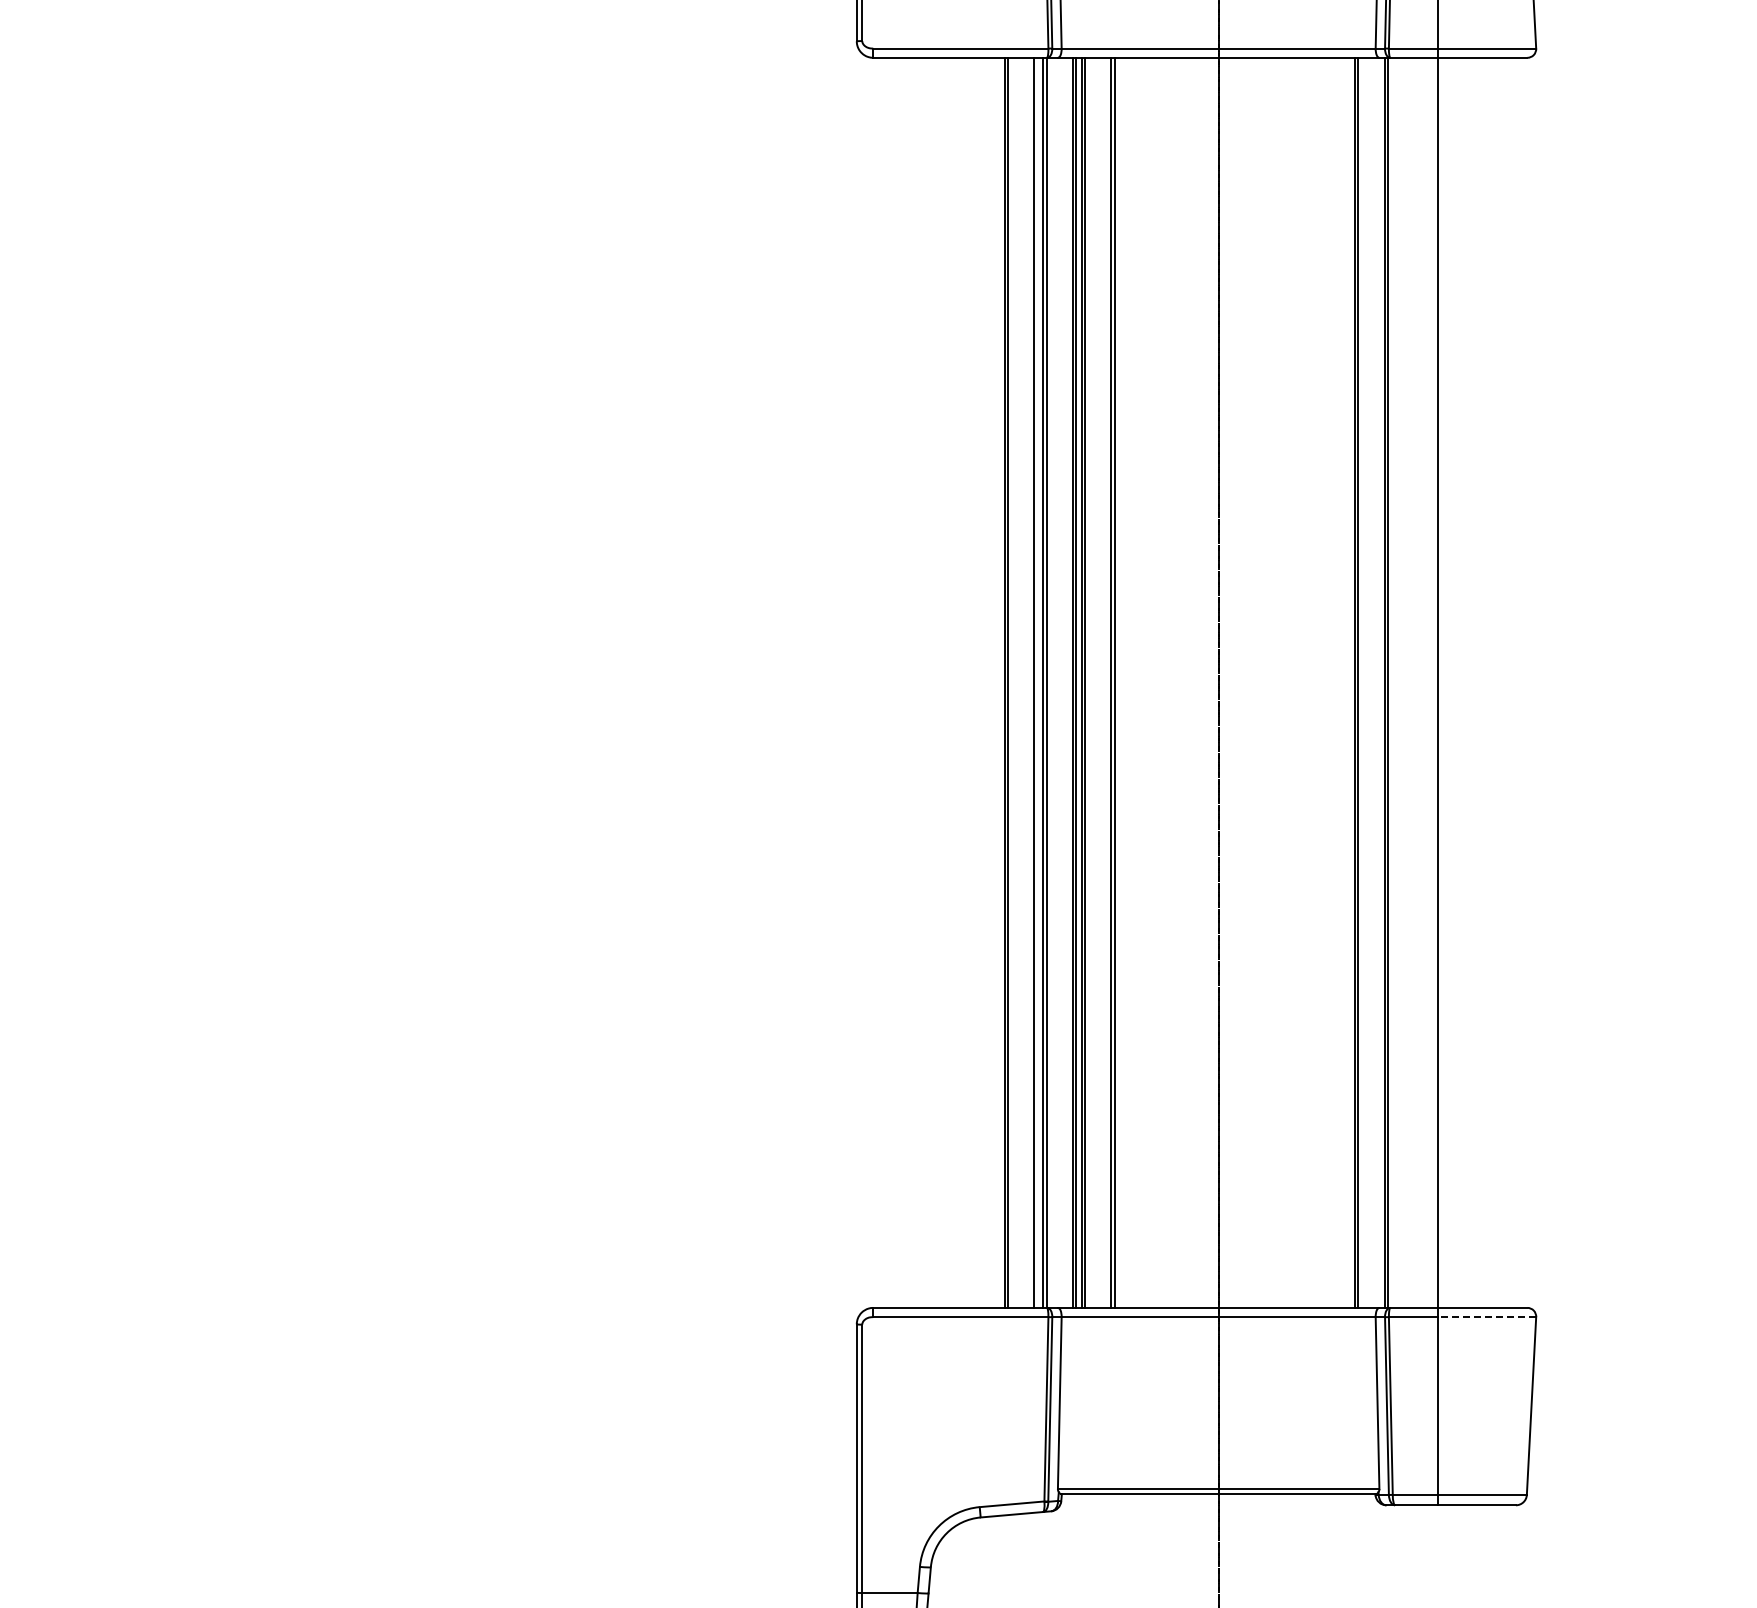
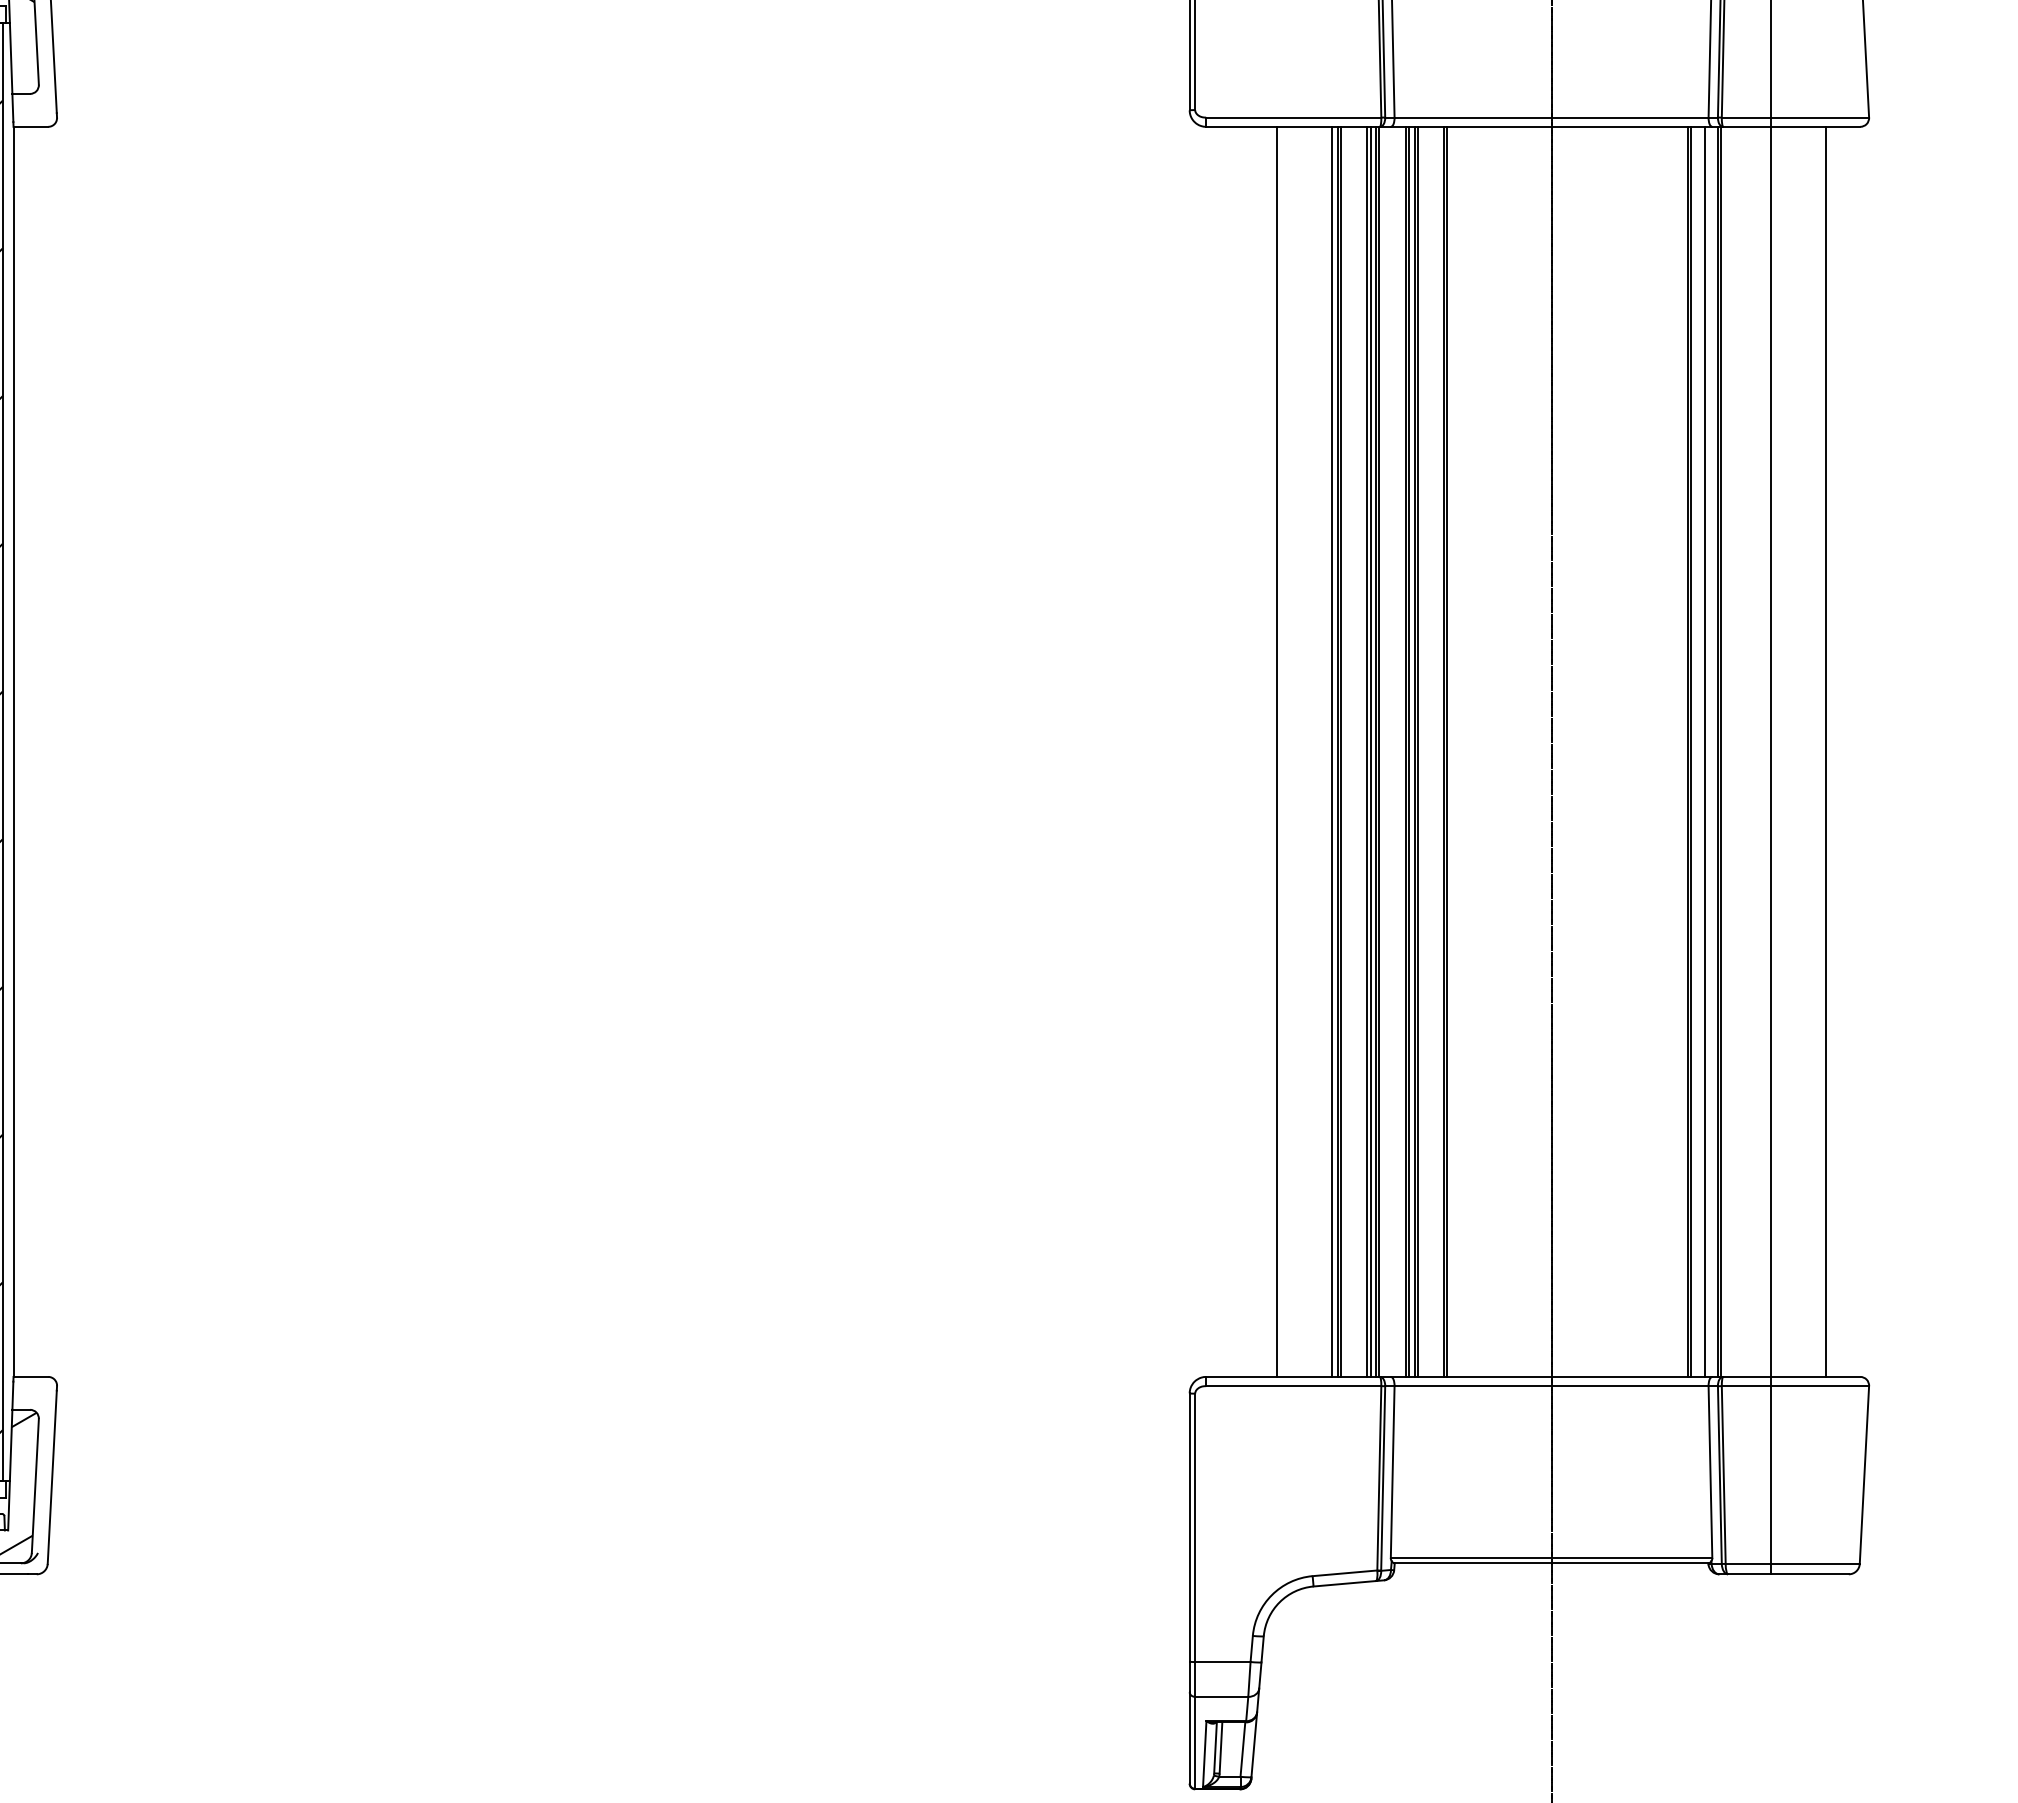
line: (944, 682) -> (1277, 751), added
line: (999, 682) -> (1332, 751), added
line: (1037, 682) -> (1370, 751), added
line: (1371, 682) -> (1704, 751), added
line: (1492, 682) -> (1825, 751), added
line: (1486, 1317) -> (1819, 1386), dashed -> solid

